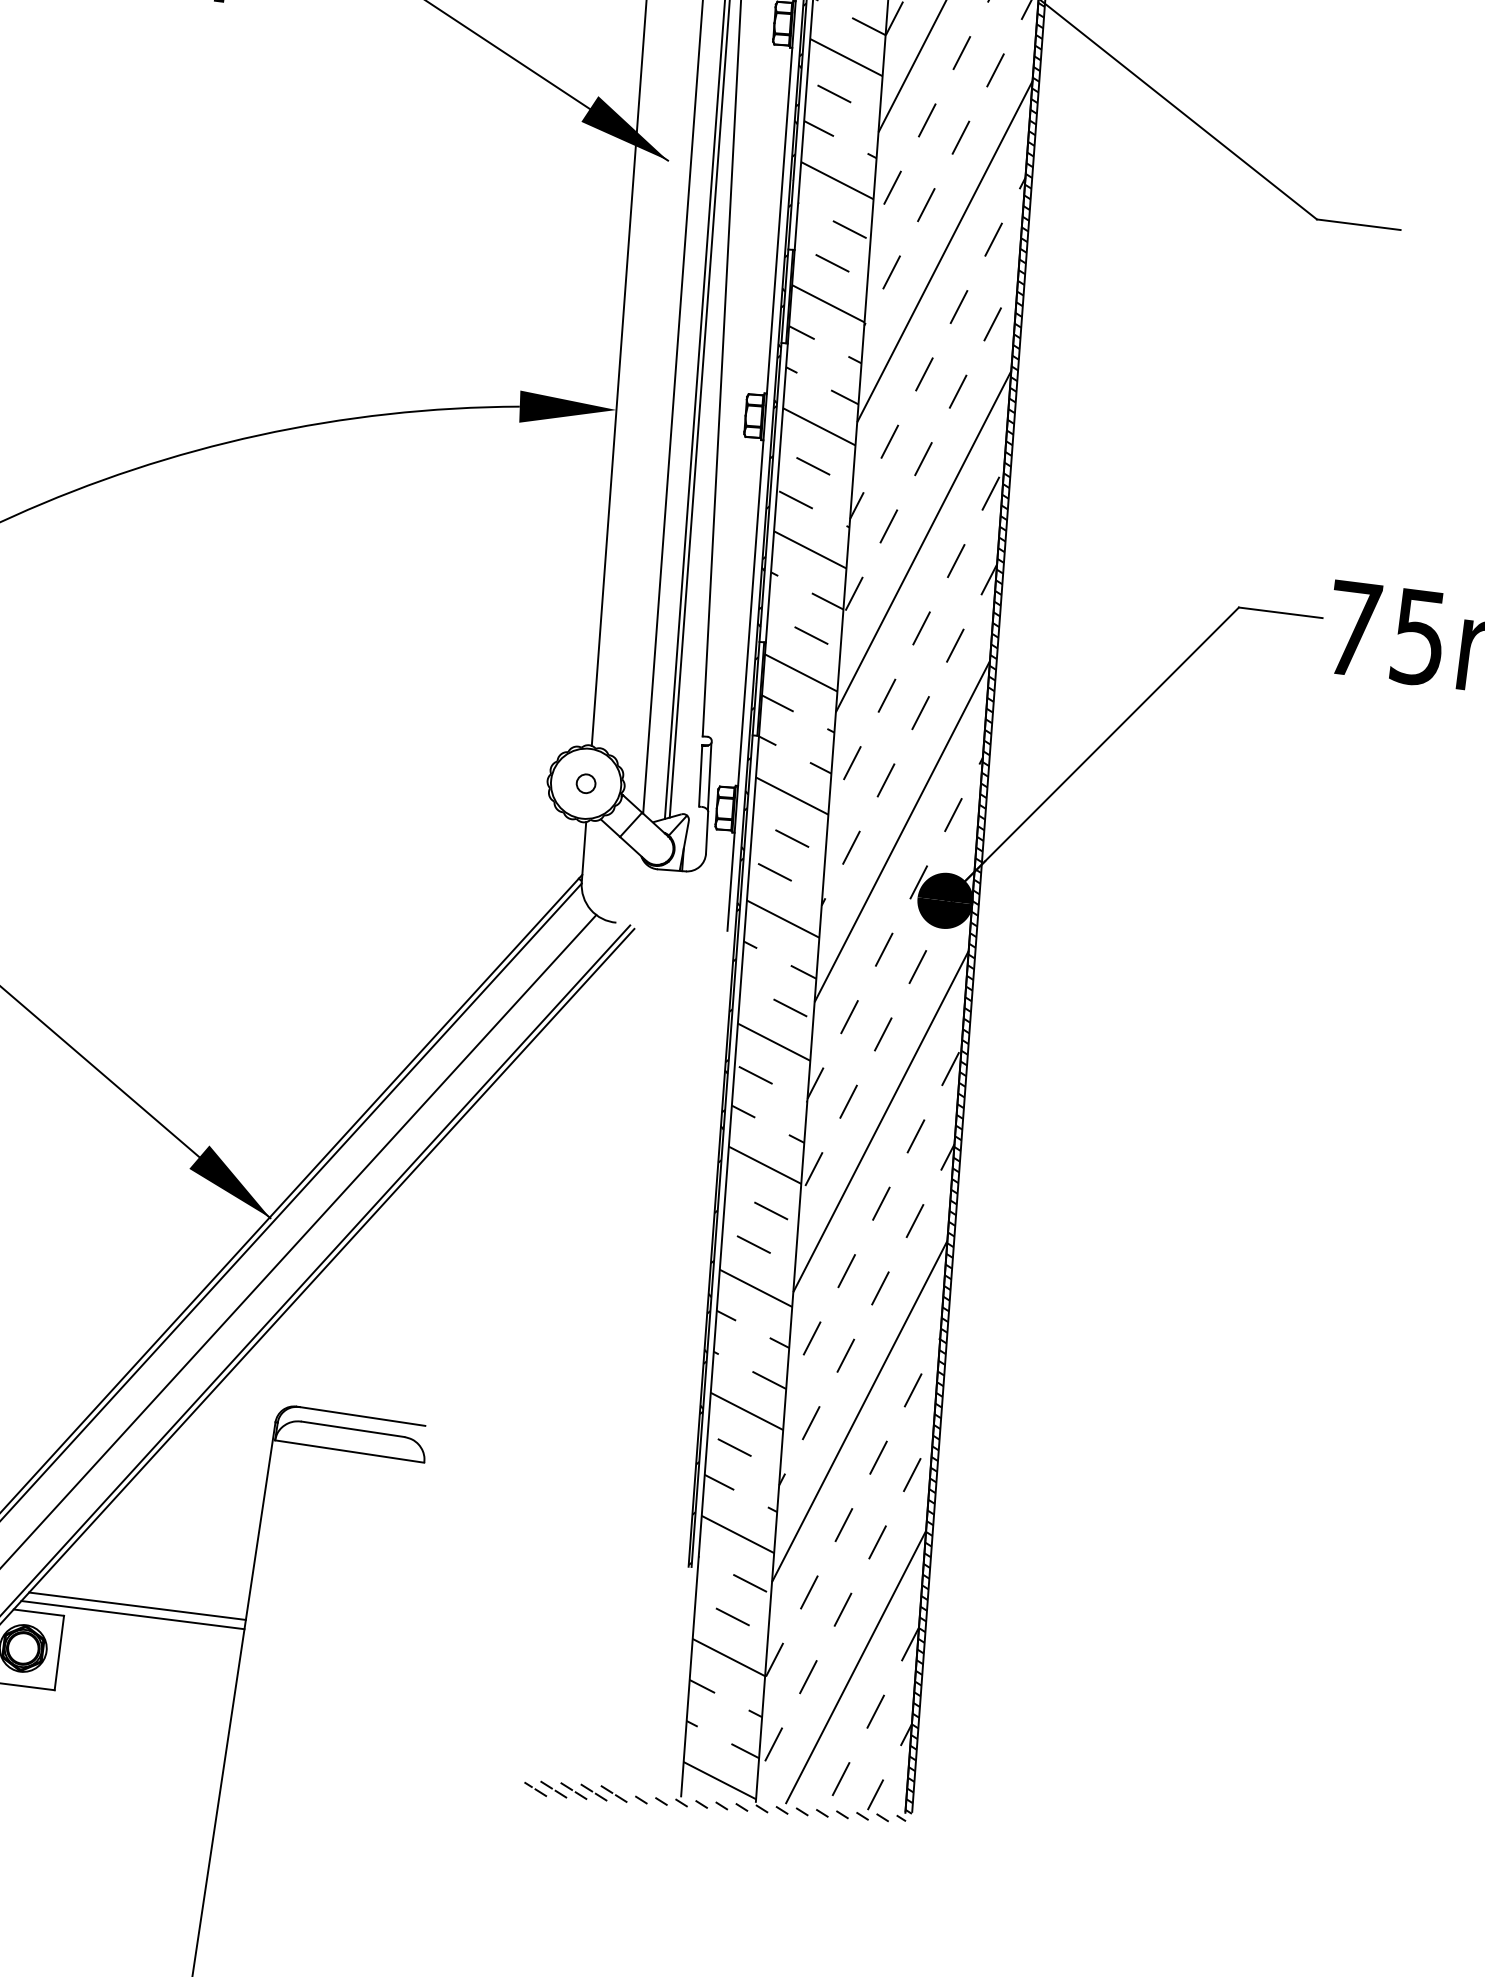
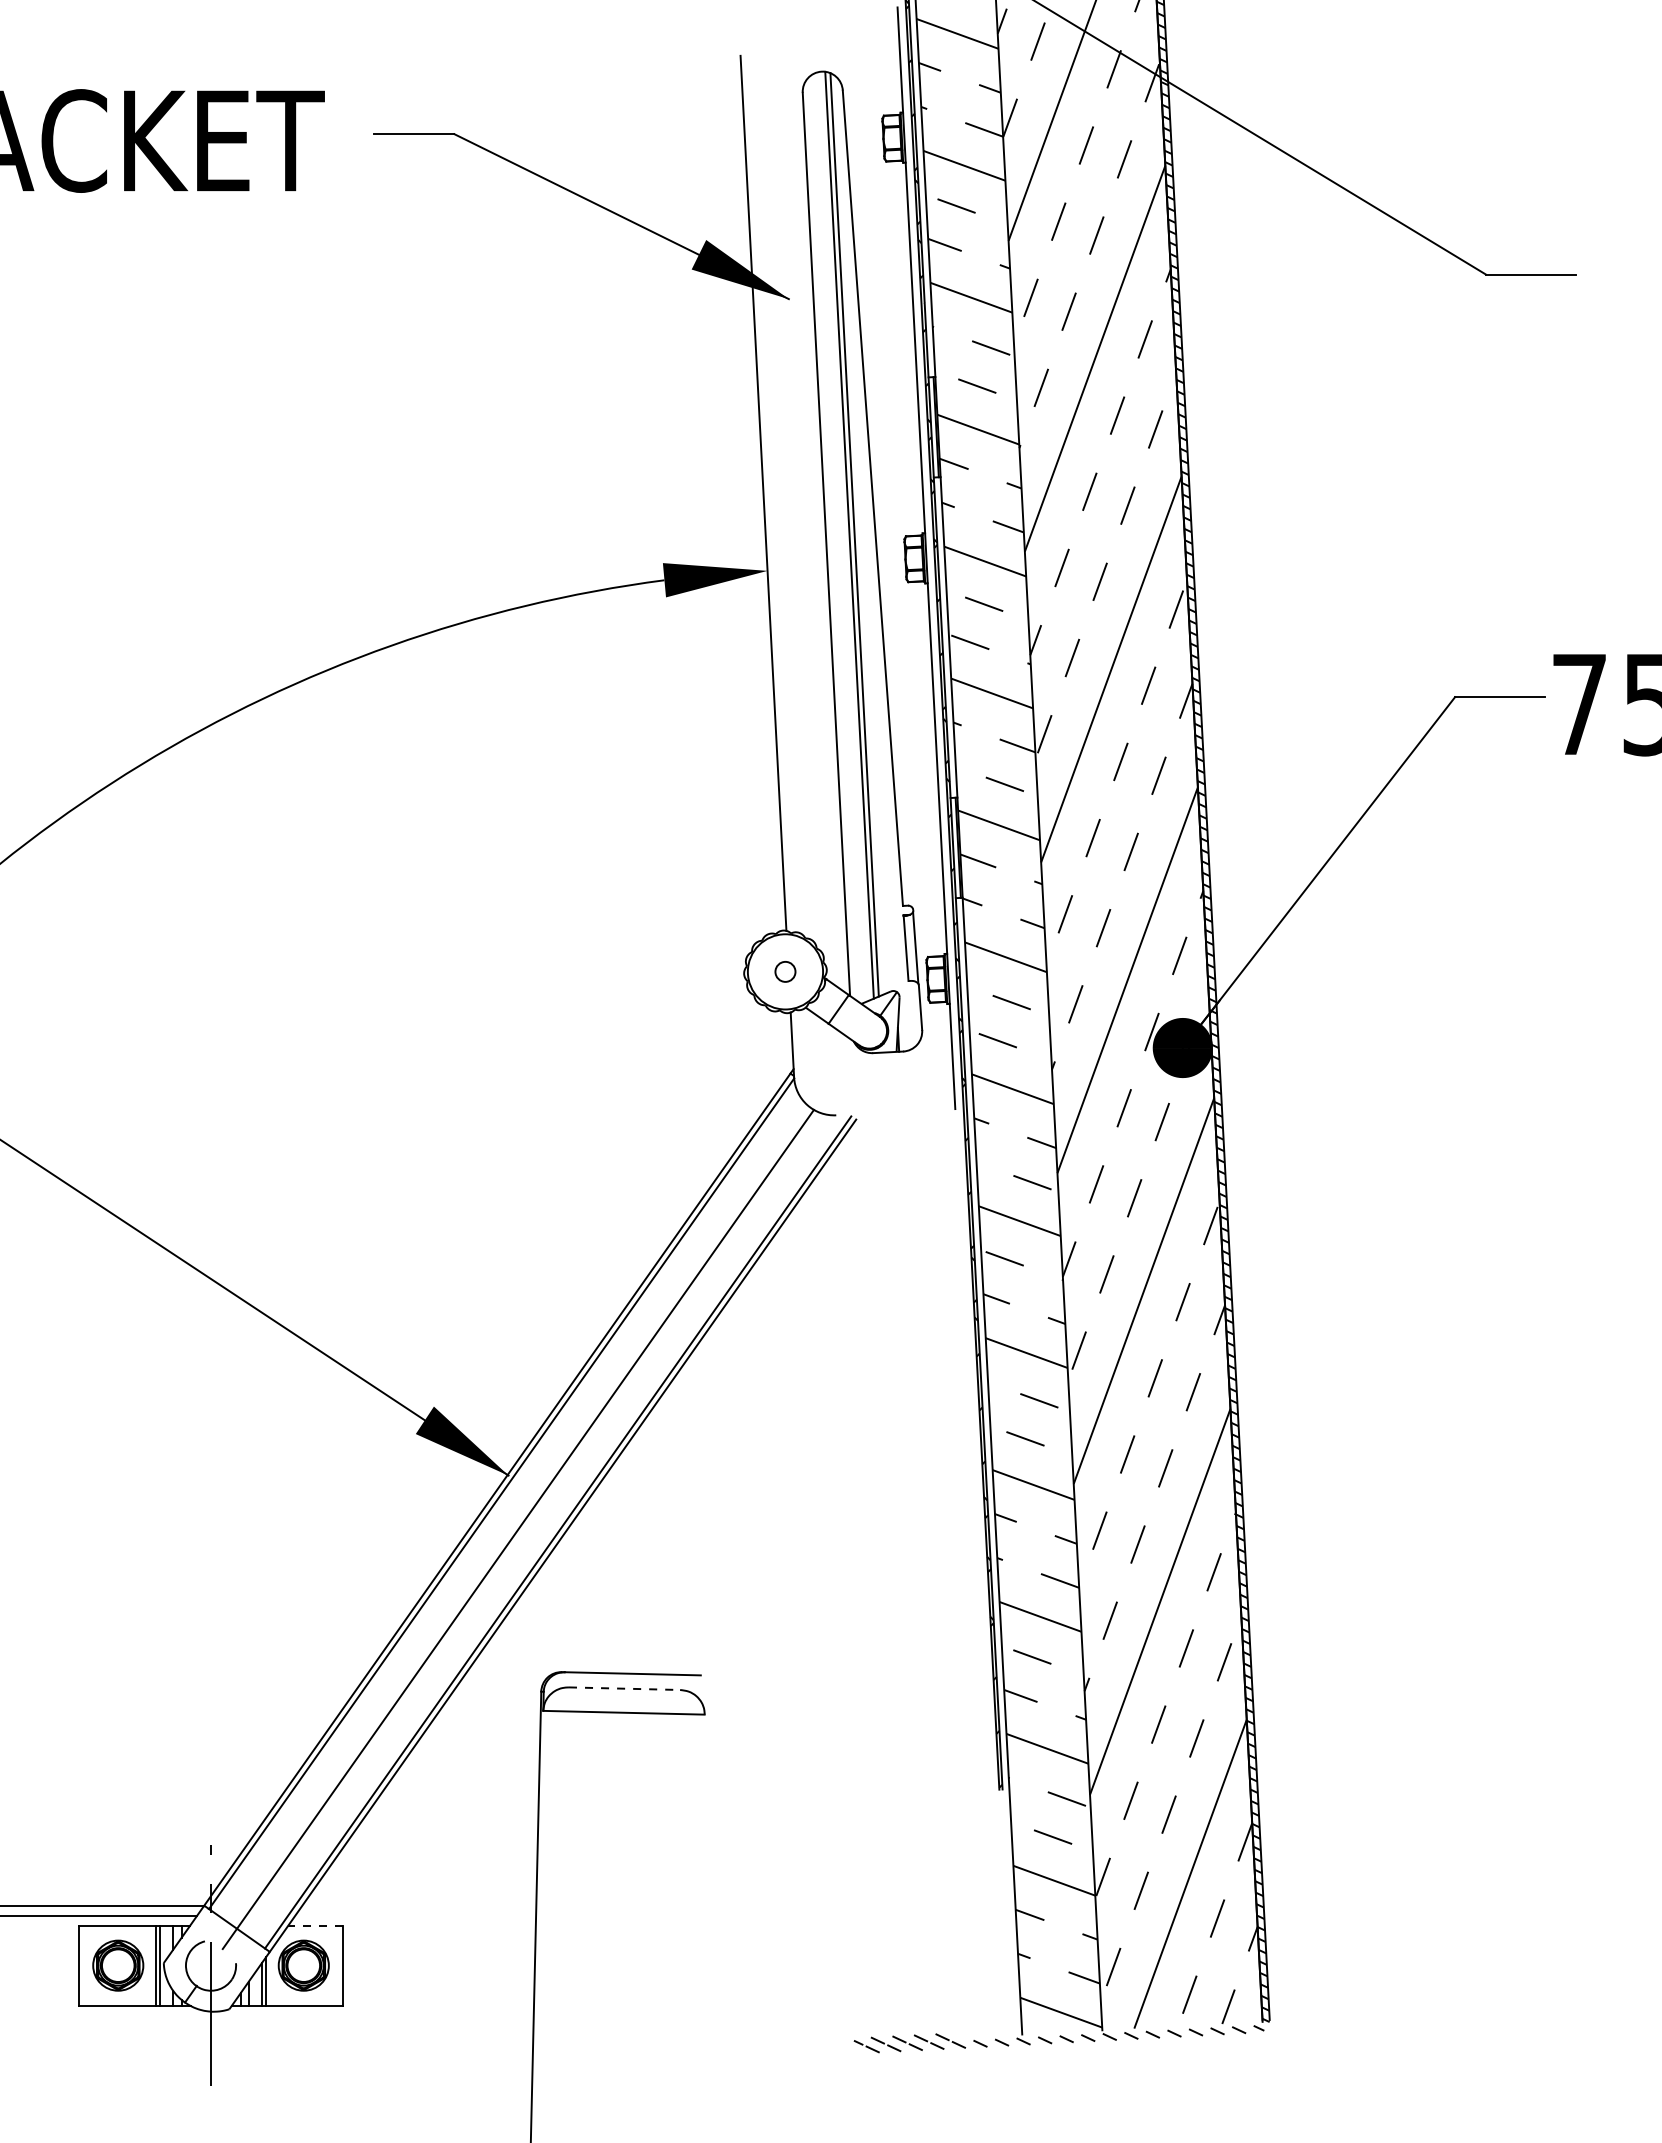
line: (353, 1429) -> (624, 1688), solid -> dashed
line: (137, 1606) -> (419, 1905), removed
line: (38, 1612) -> (315, 1925), solid -> dashed
line: (132, 1615) -> (415, 1915), removed

